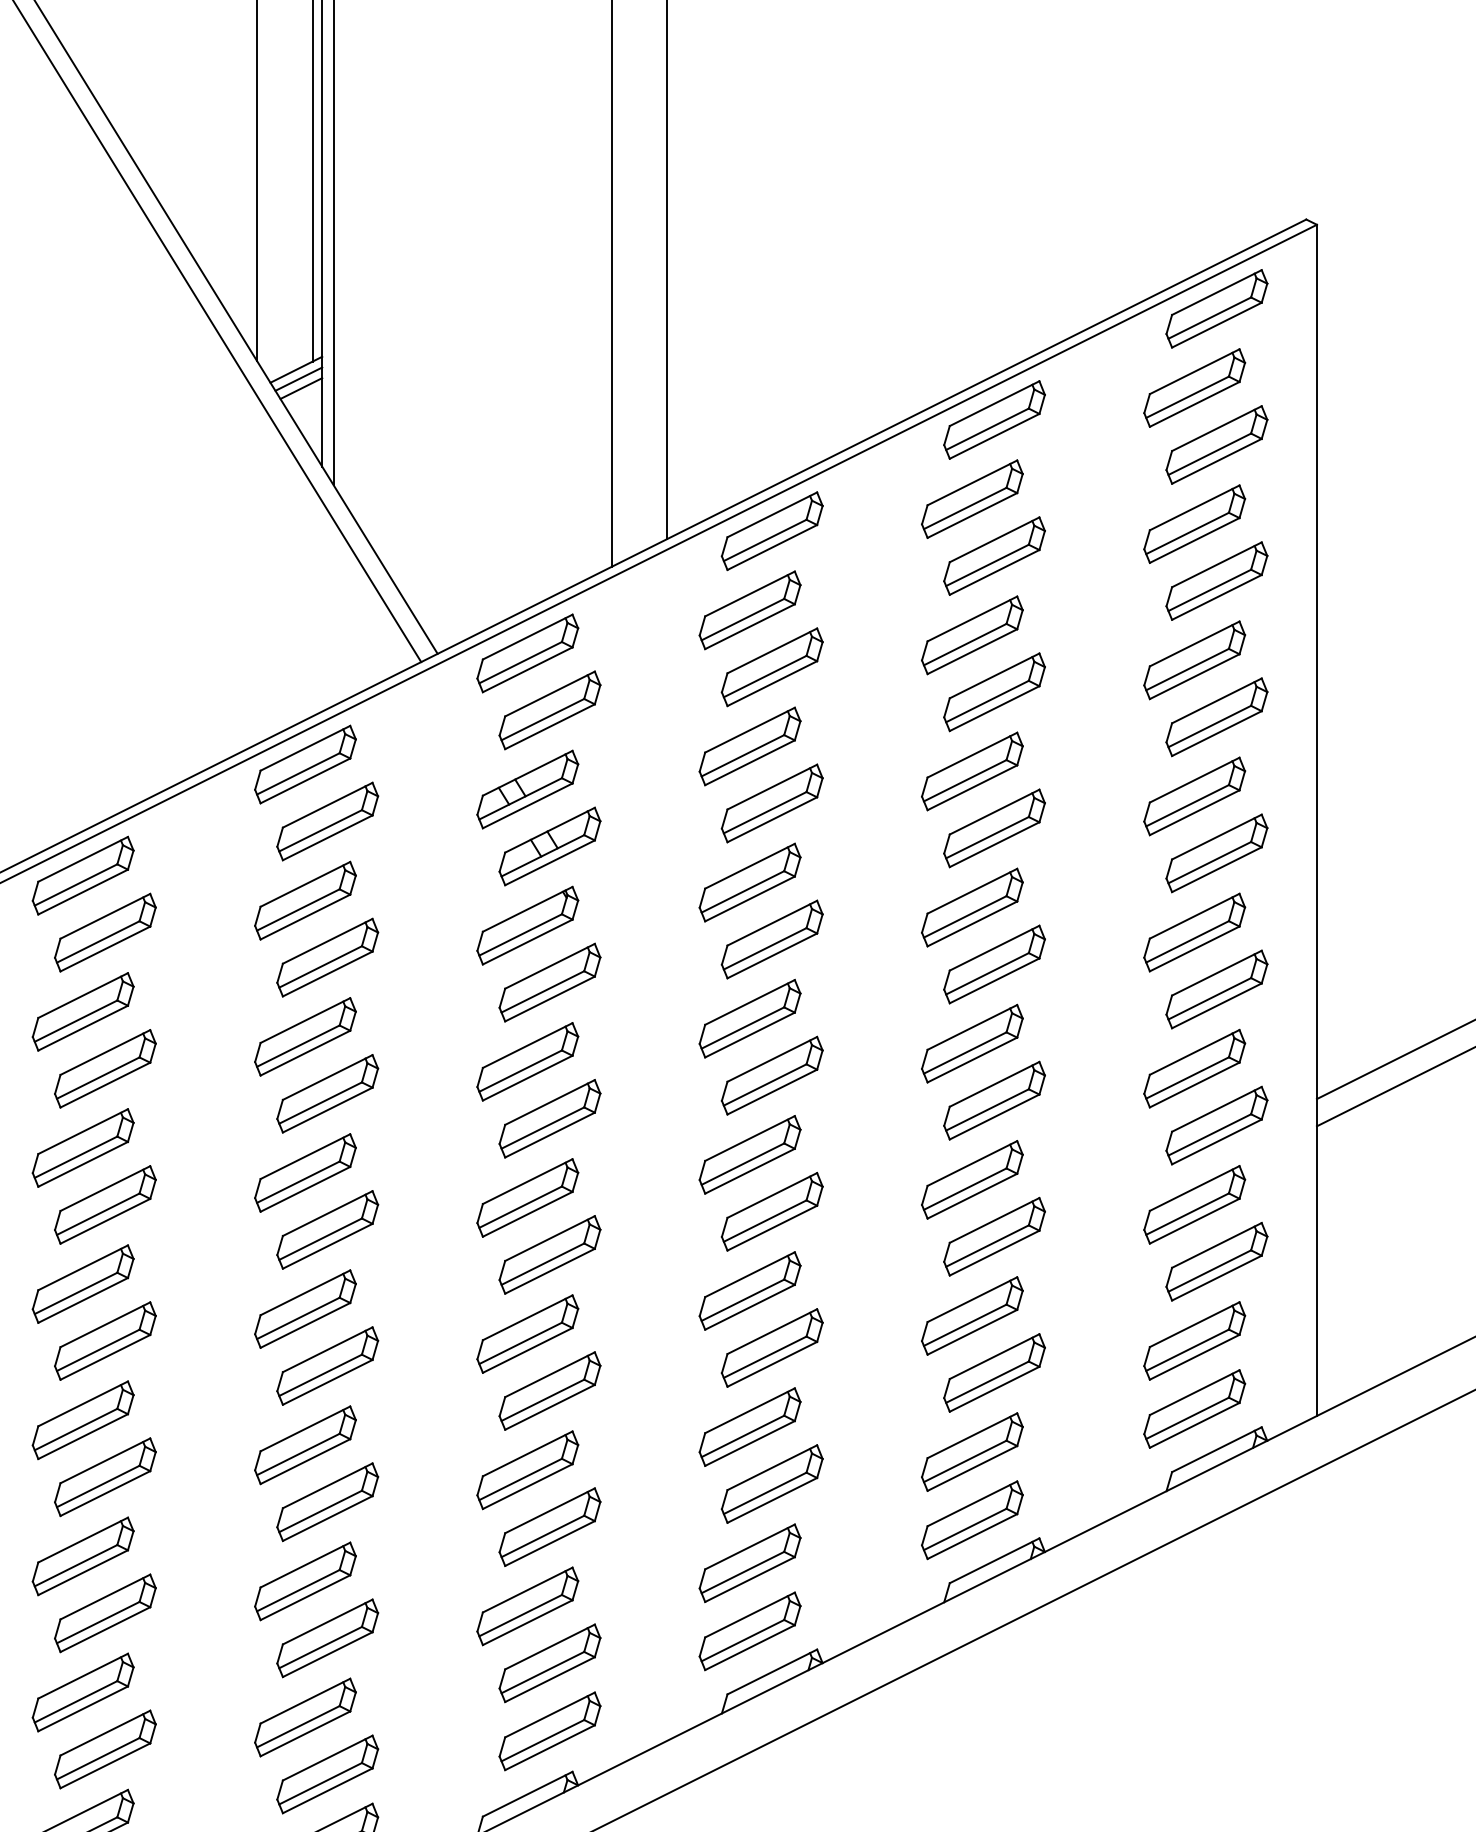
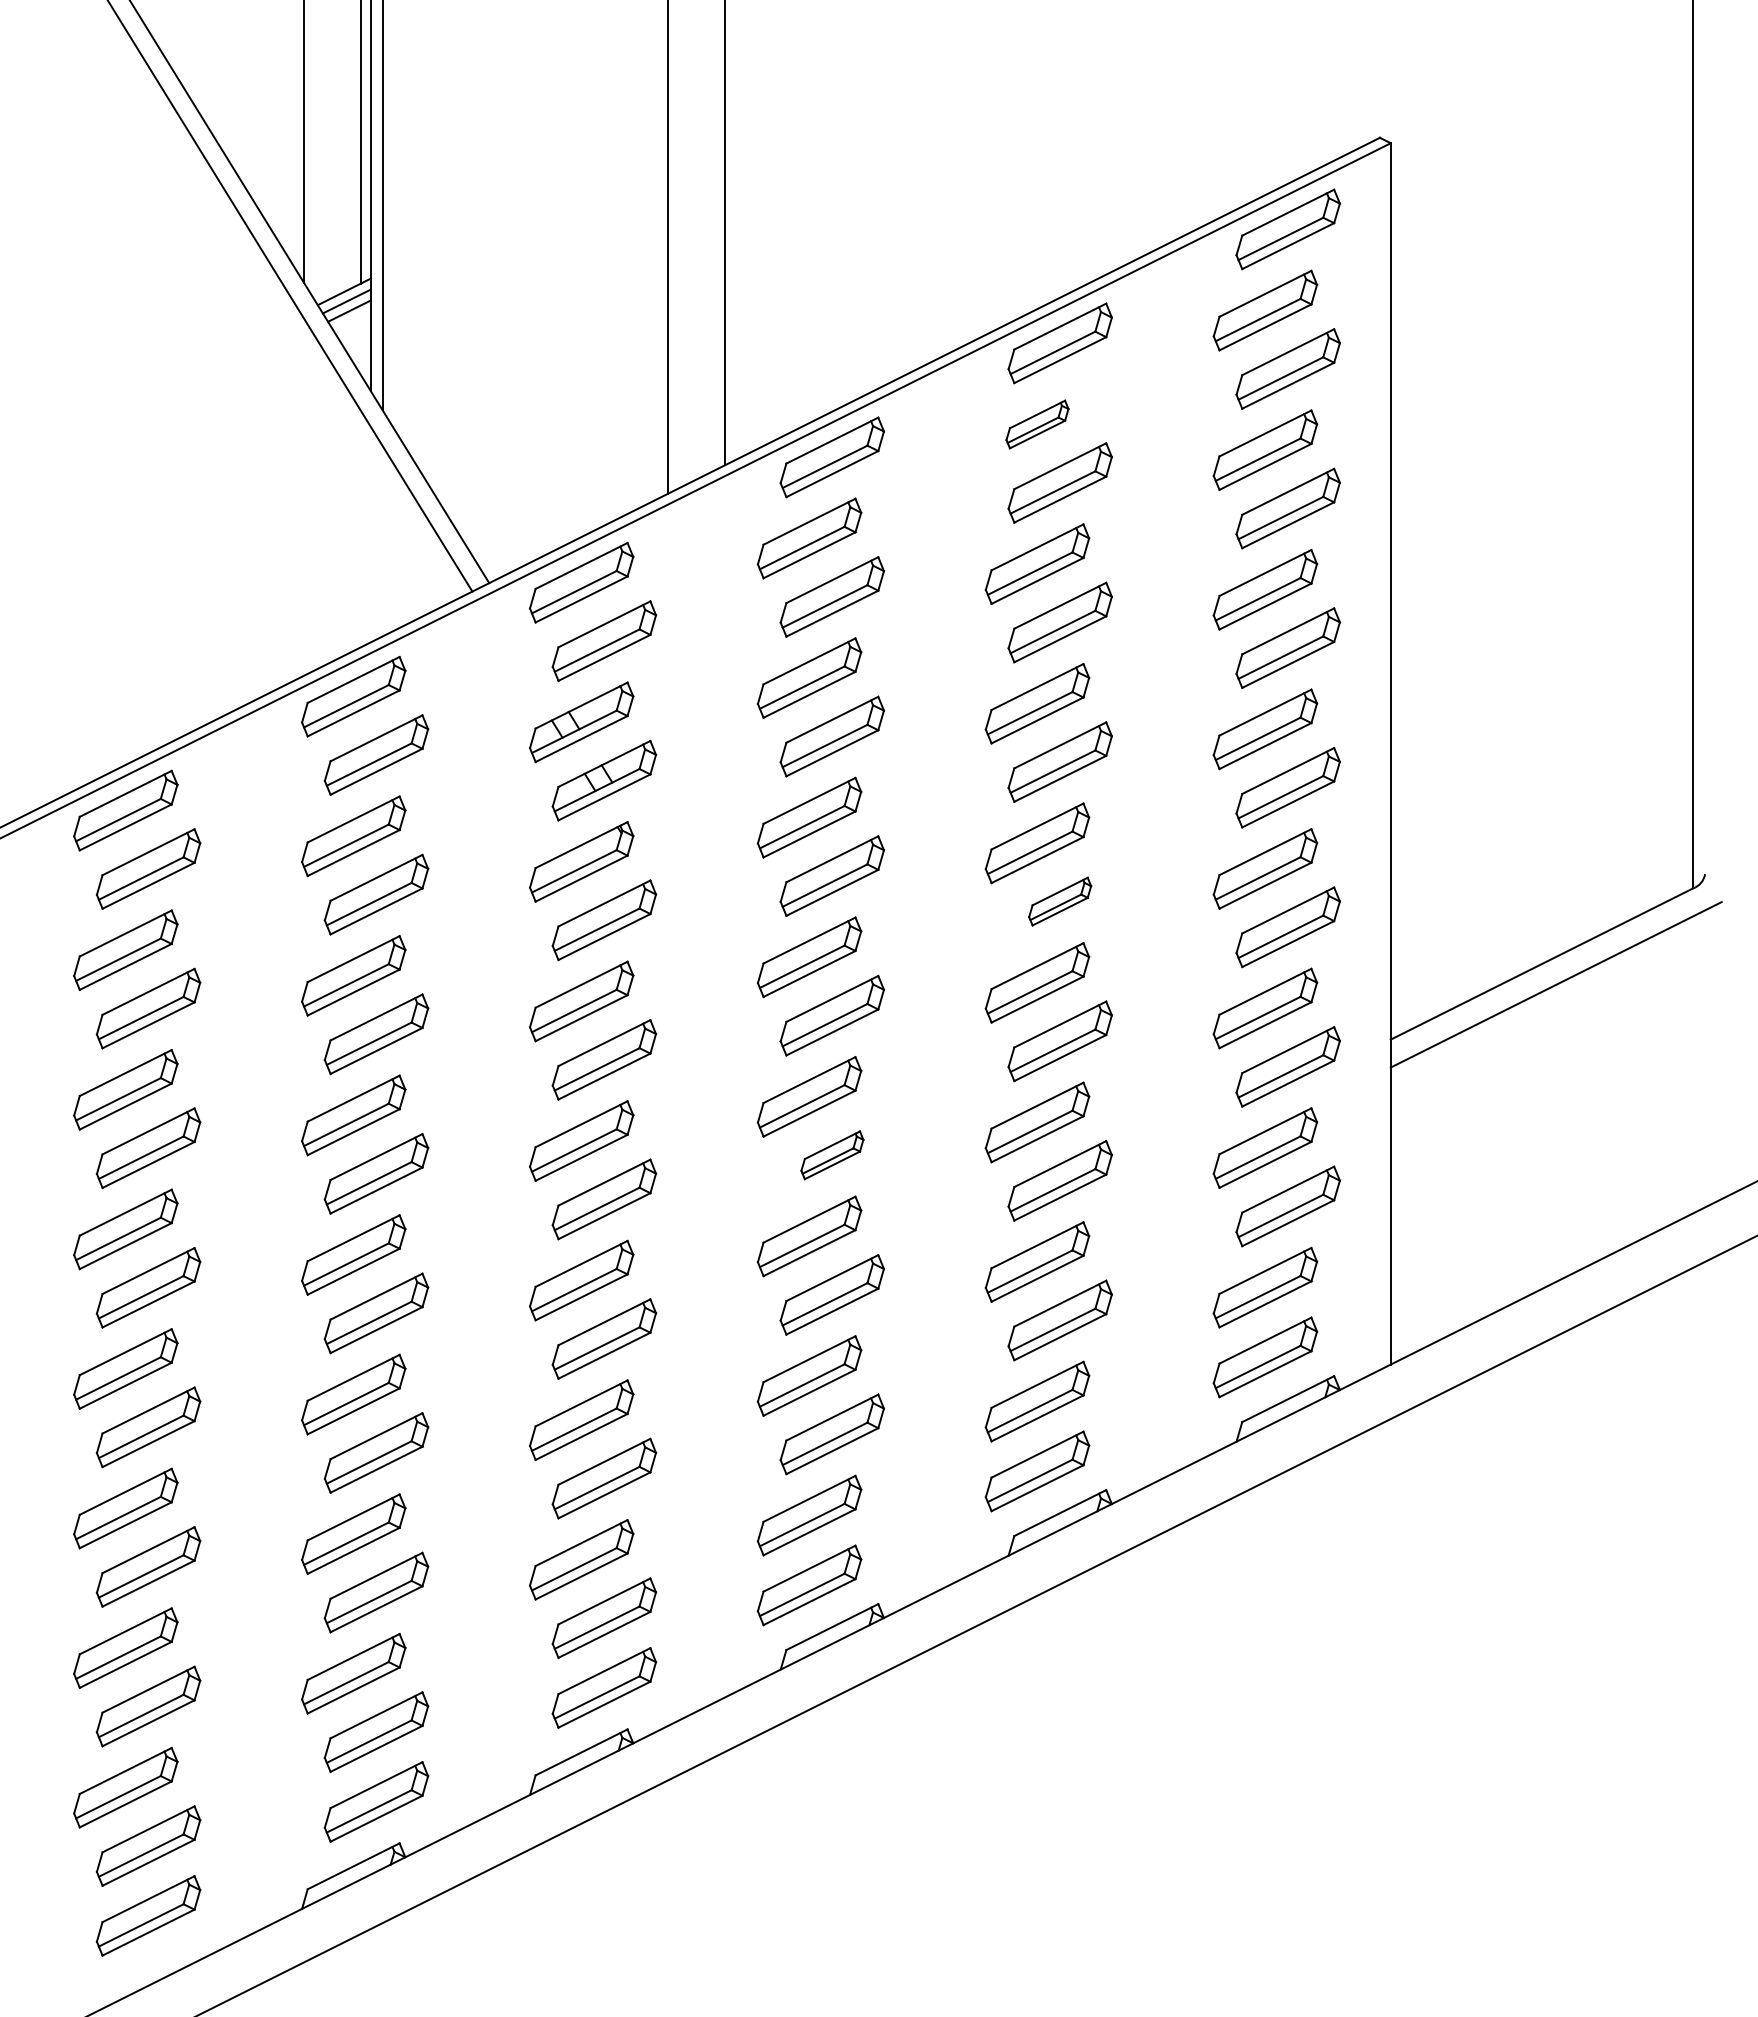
part: (972, 499) -> (1037, 424), size x0.6
part: (993, 964) -> (1059, 901), size x0.6
part: (772, 1212) -> (832, 1155), size x0.6

